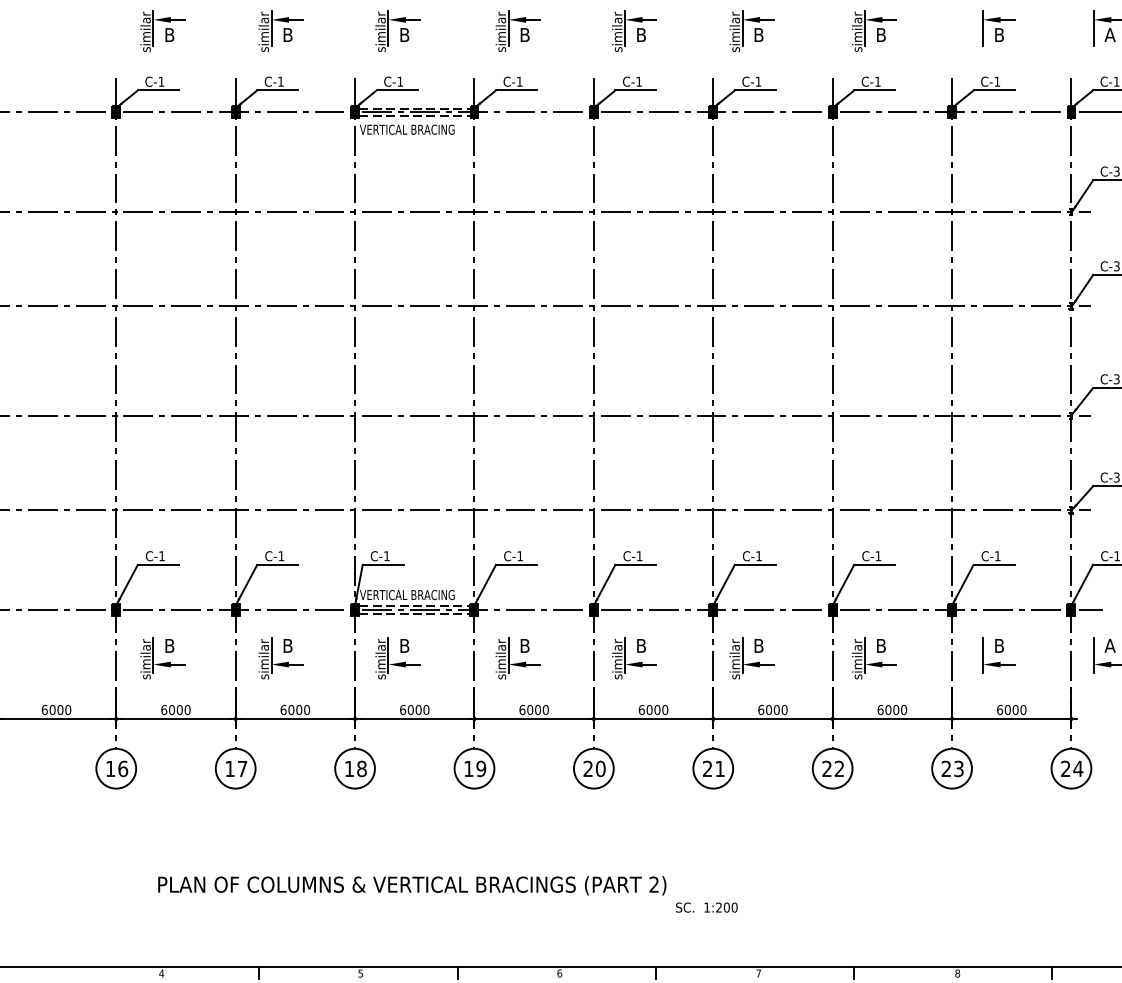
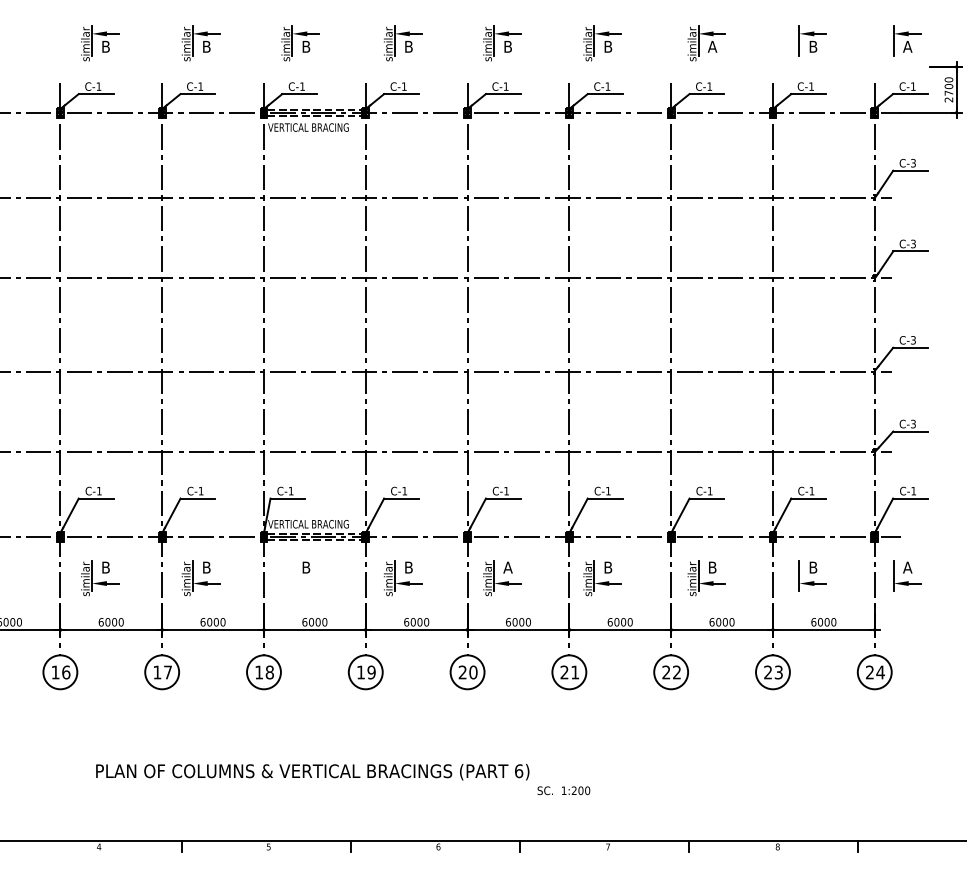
text: (881, 34) -> (712, 46), B -> A
text: (640, 645) -> (507, 567), B -> A
part: (397, 658) -> (300, 578), removed
text: (654, 885) -> (519, 771), 2) -> 6)

